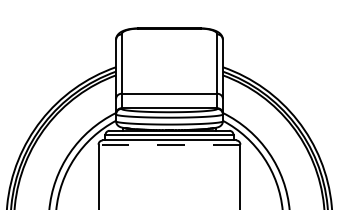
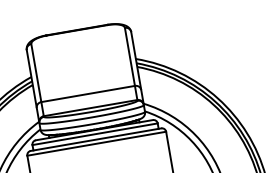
line: (169, 144) -> (96, 143), dashed -> solid

